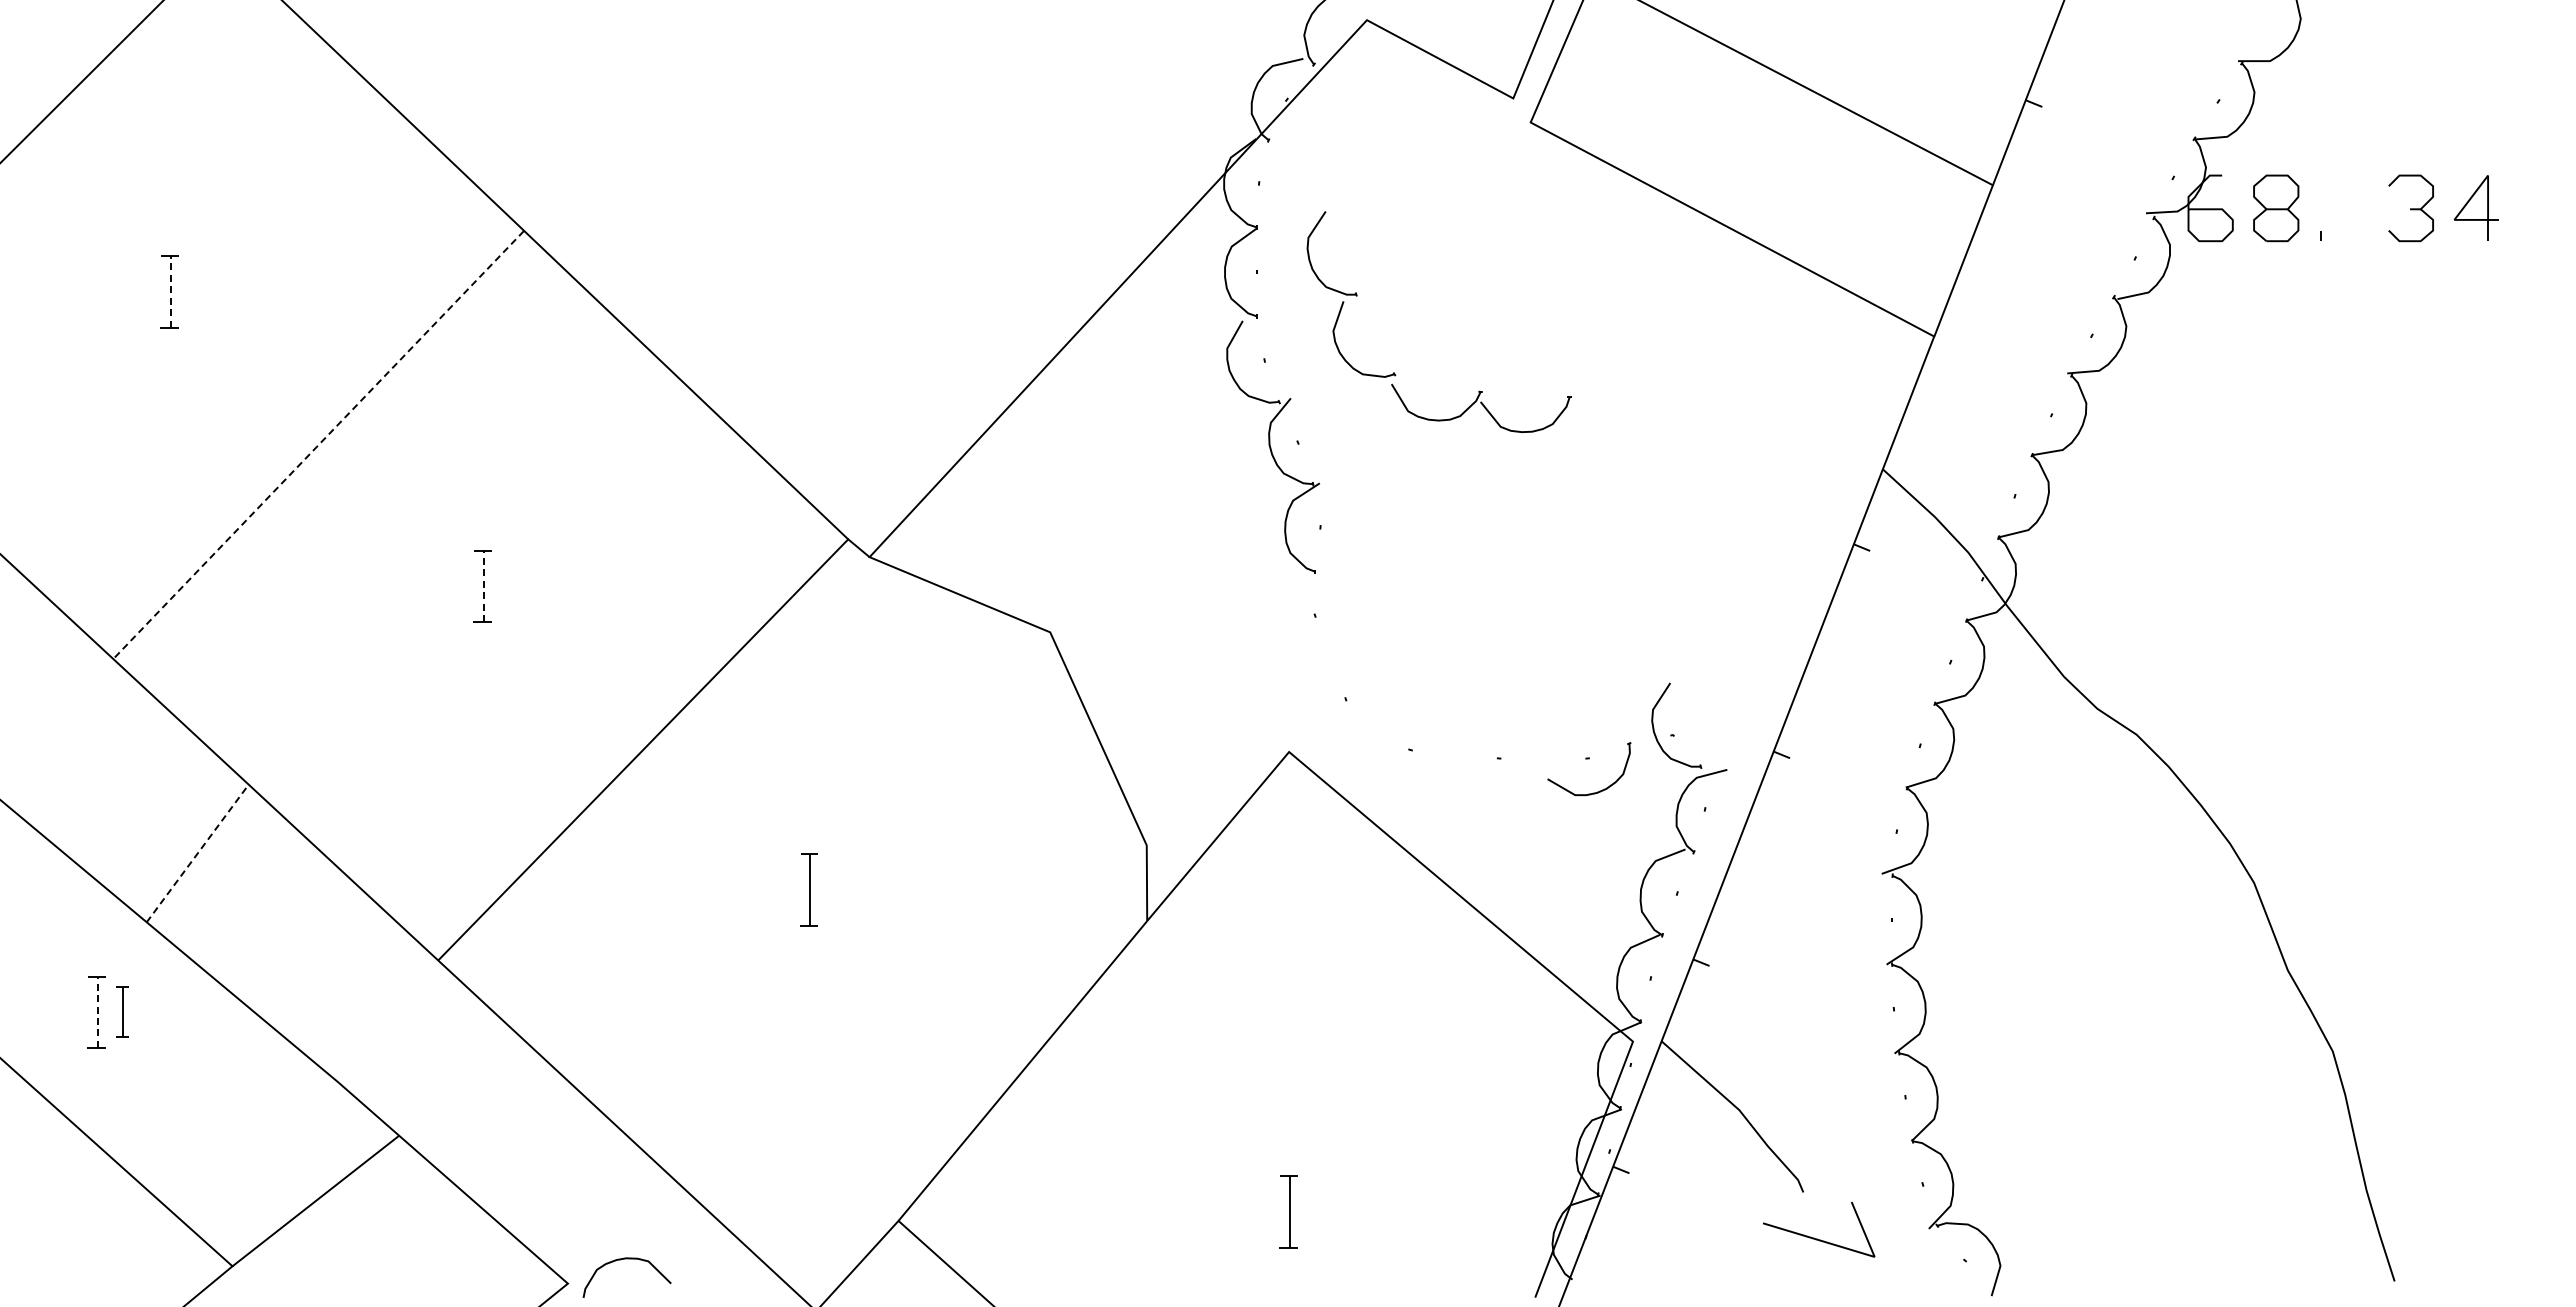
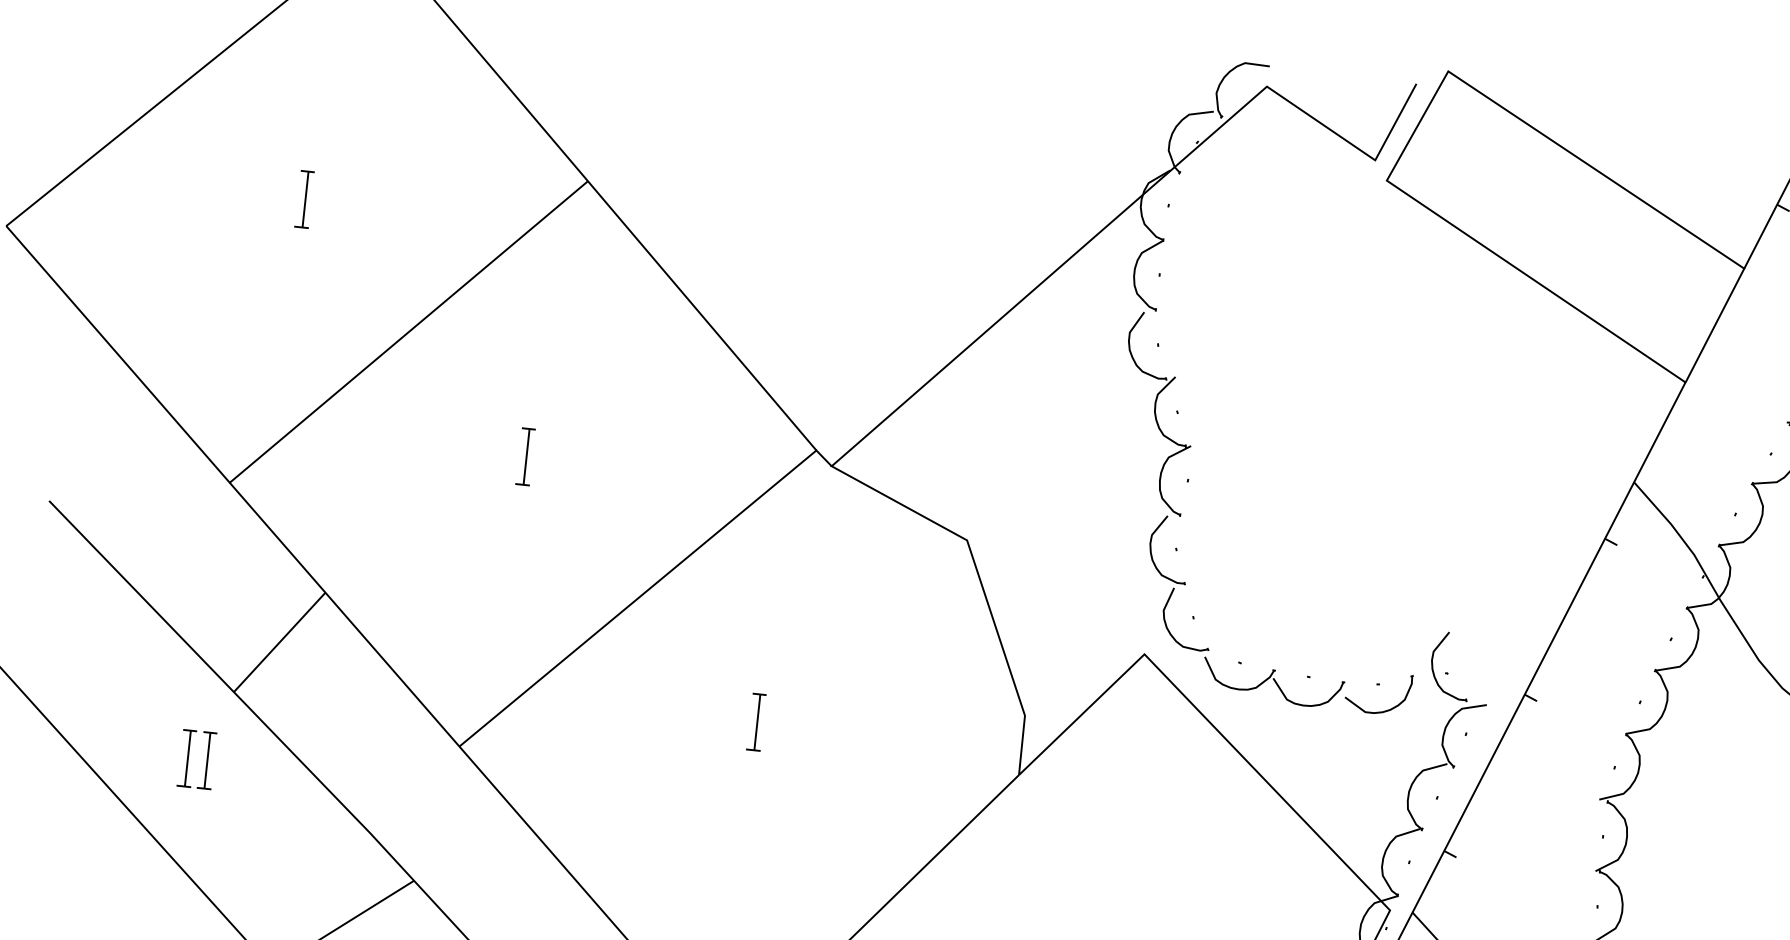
line: (170, 292) -> (305, 199), dashed -> solid
part: (1394, 372) -> (1208, 648), moved
line: (317, 445) -> (407, 332), dashed -> solid
line: (483, 586) -> (526, 456), dashed -> solid
line: (197, 854) -> (279, 643), dashed -> solid
line: (97, 1012) -> (187, 758), dashed -> solid
part: (122, 1012) -> (207, 760), size x1.43

